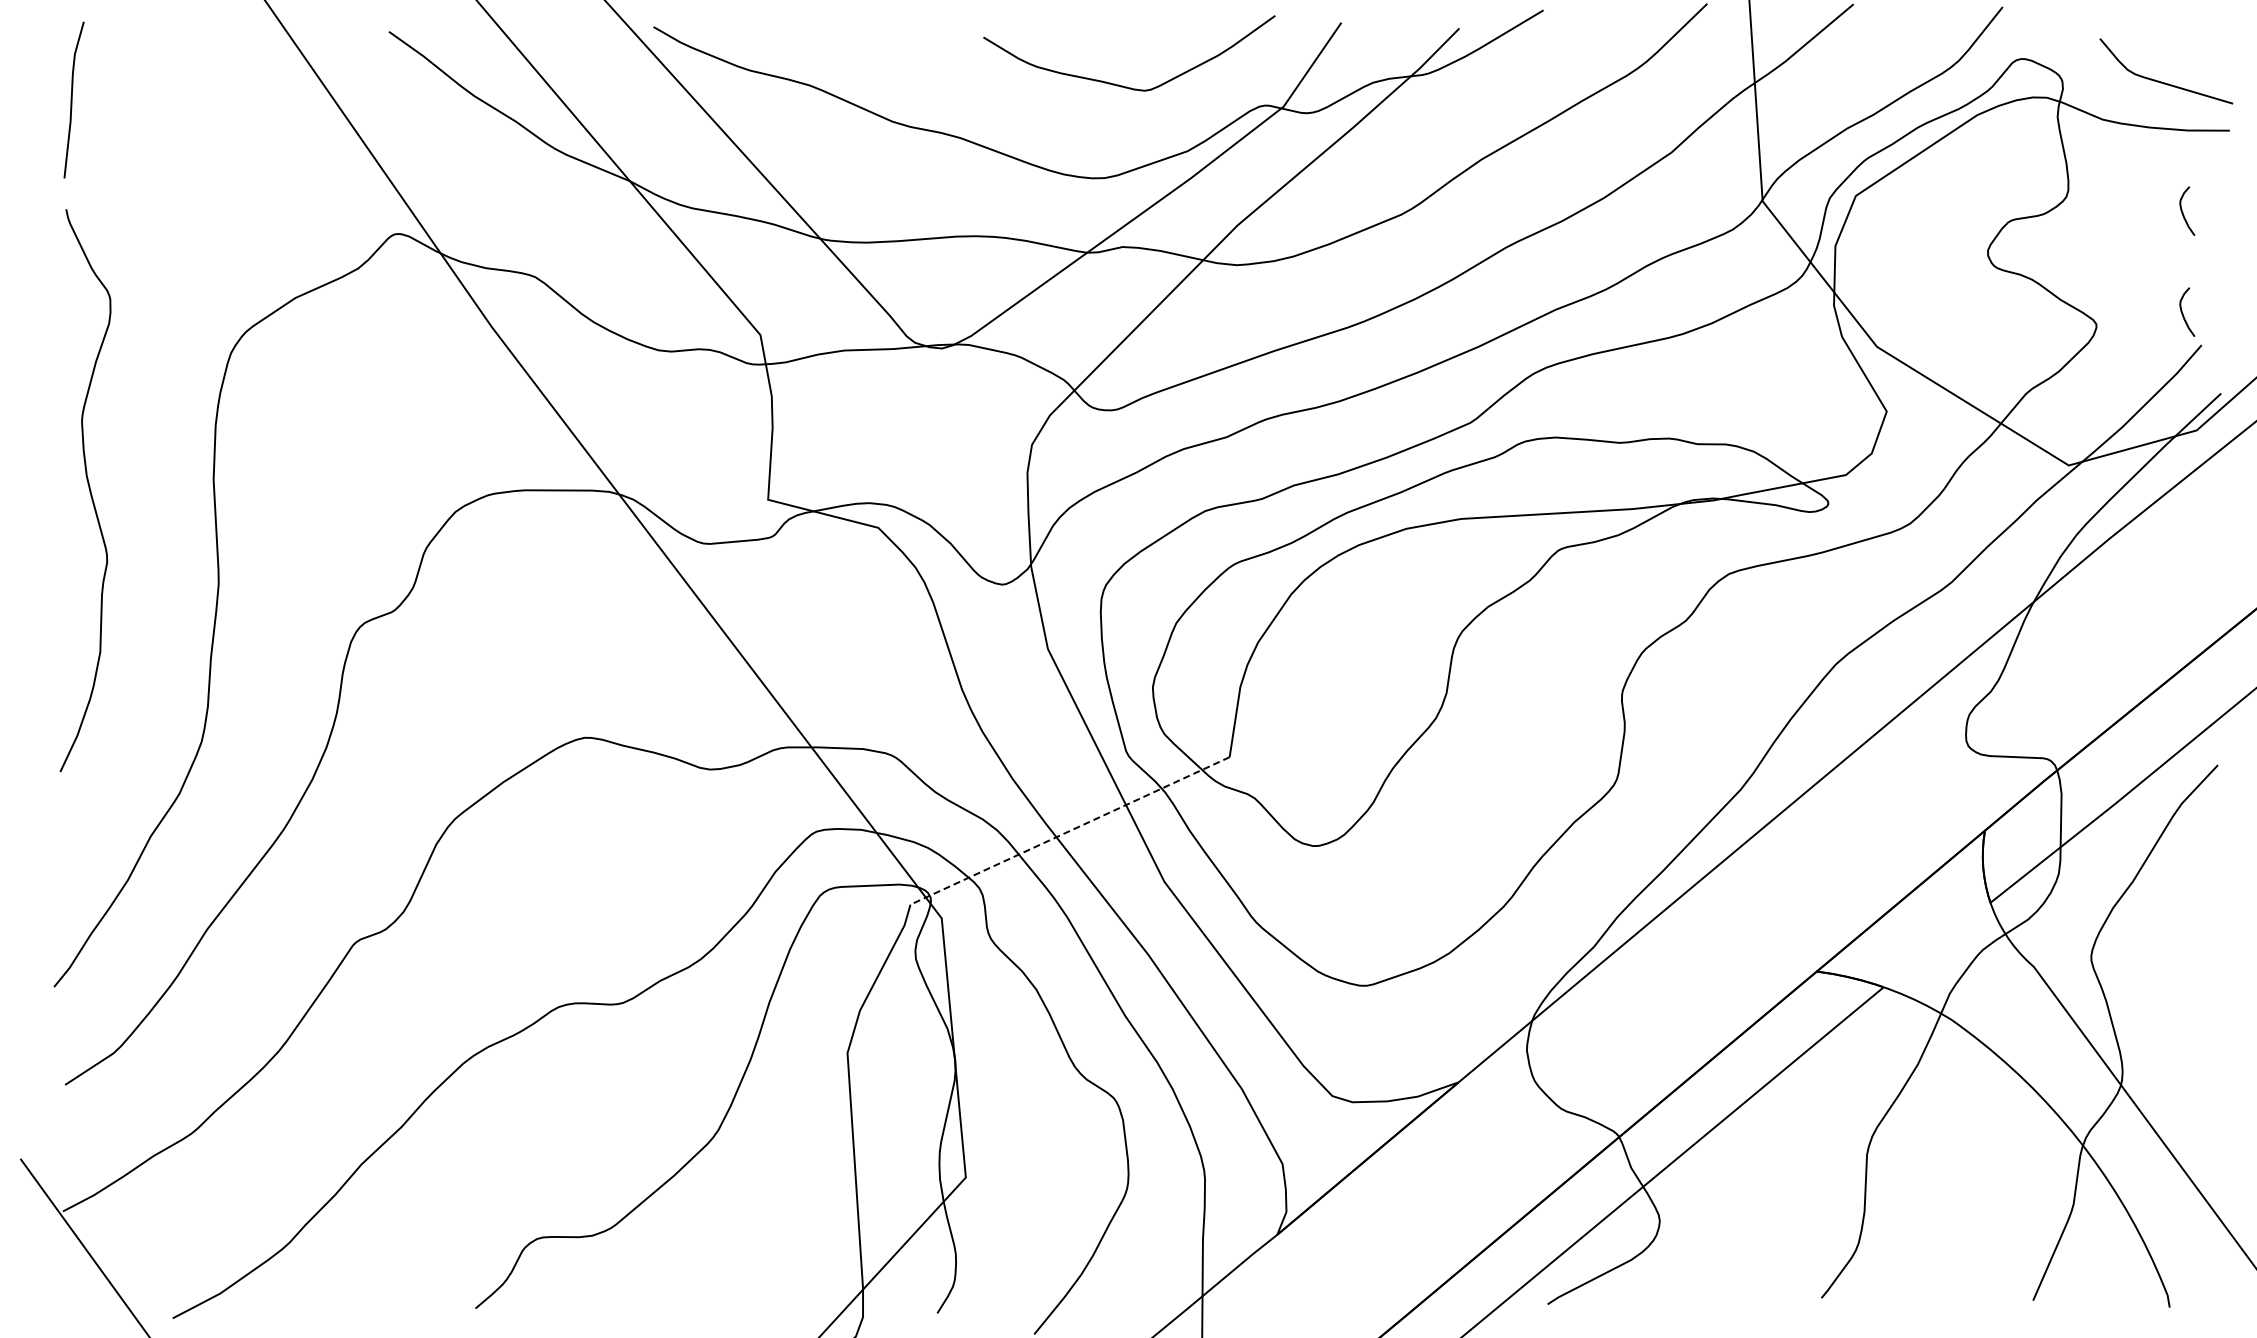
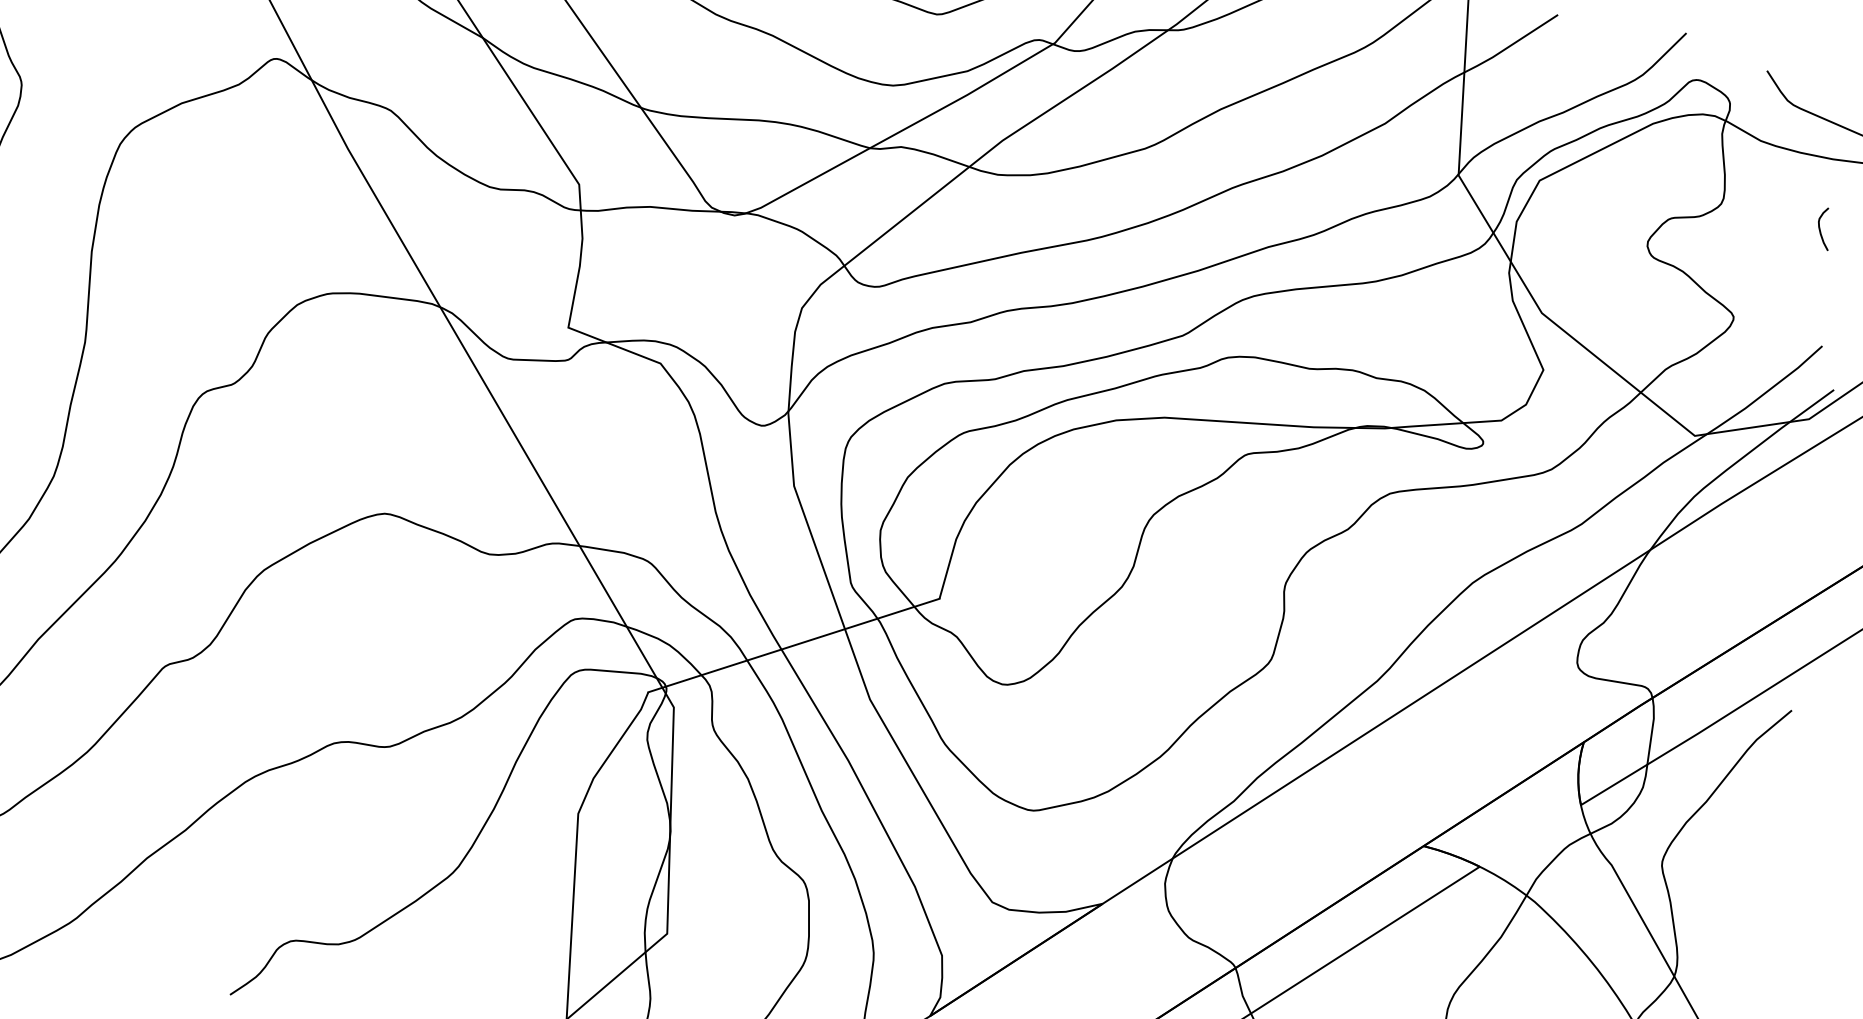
curve: (2183, 313) -> (1810, 316), removed
line: (1070, 830) -> (794, 645), dashed -> solid

